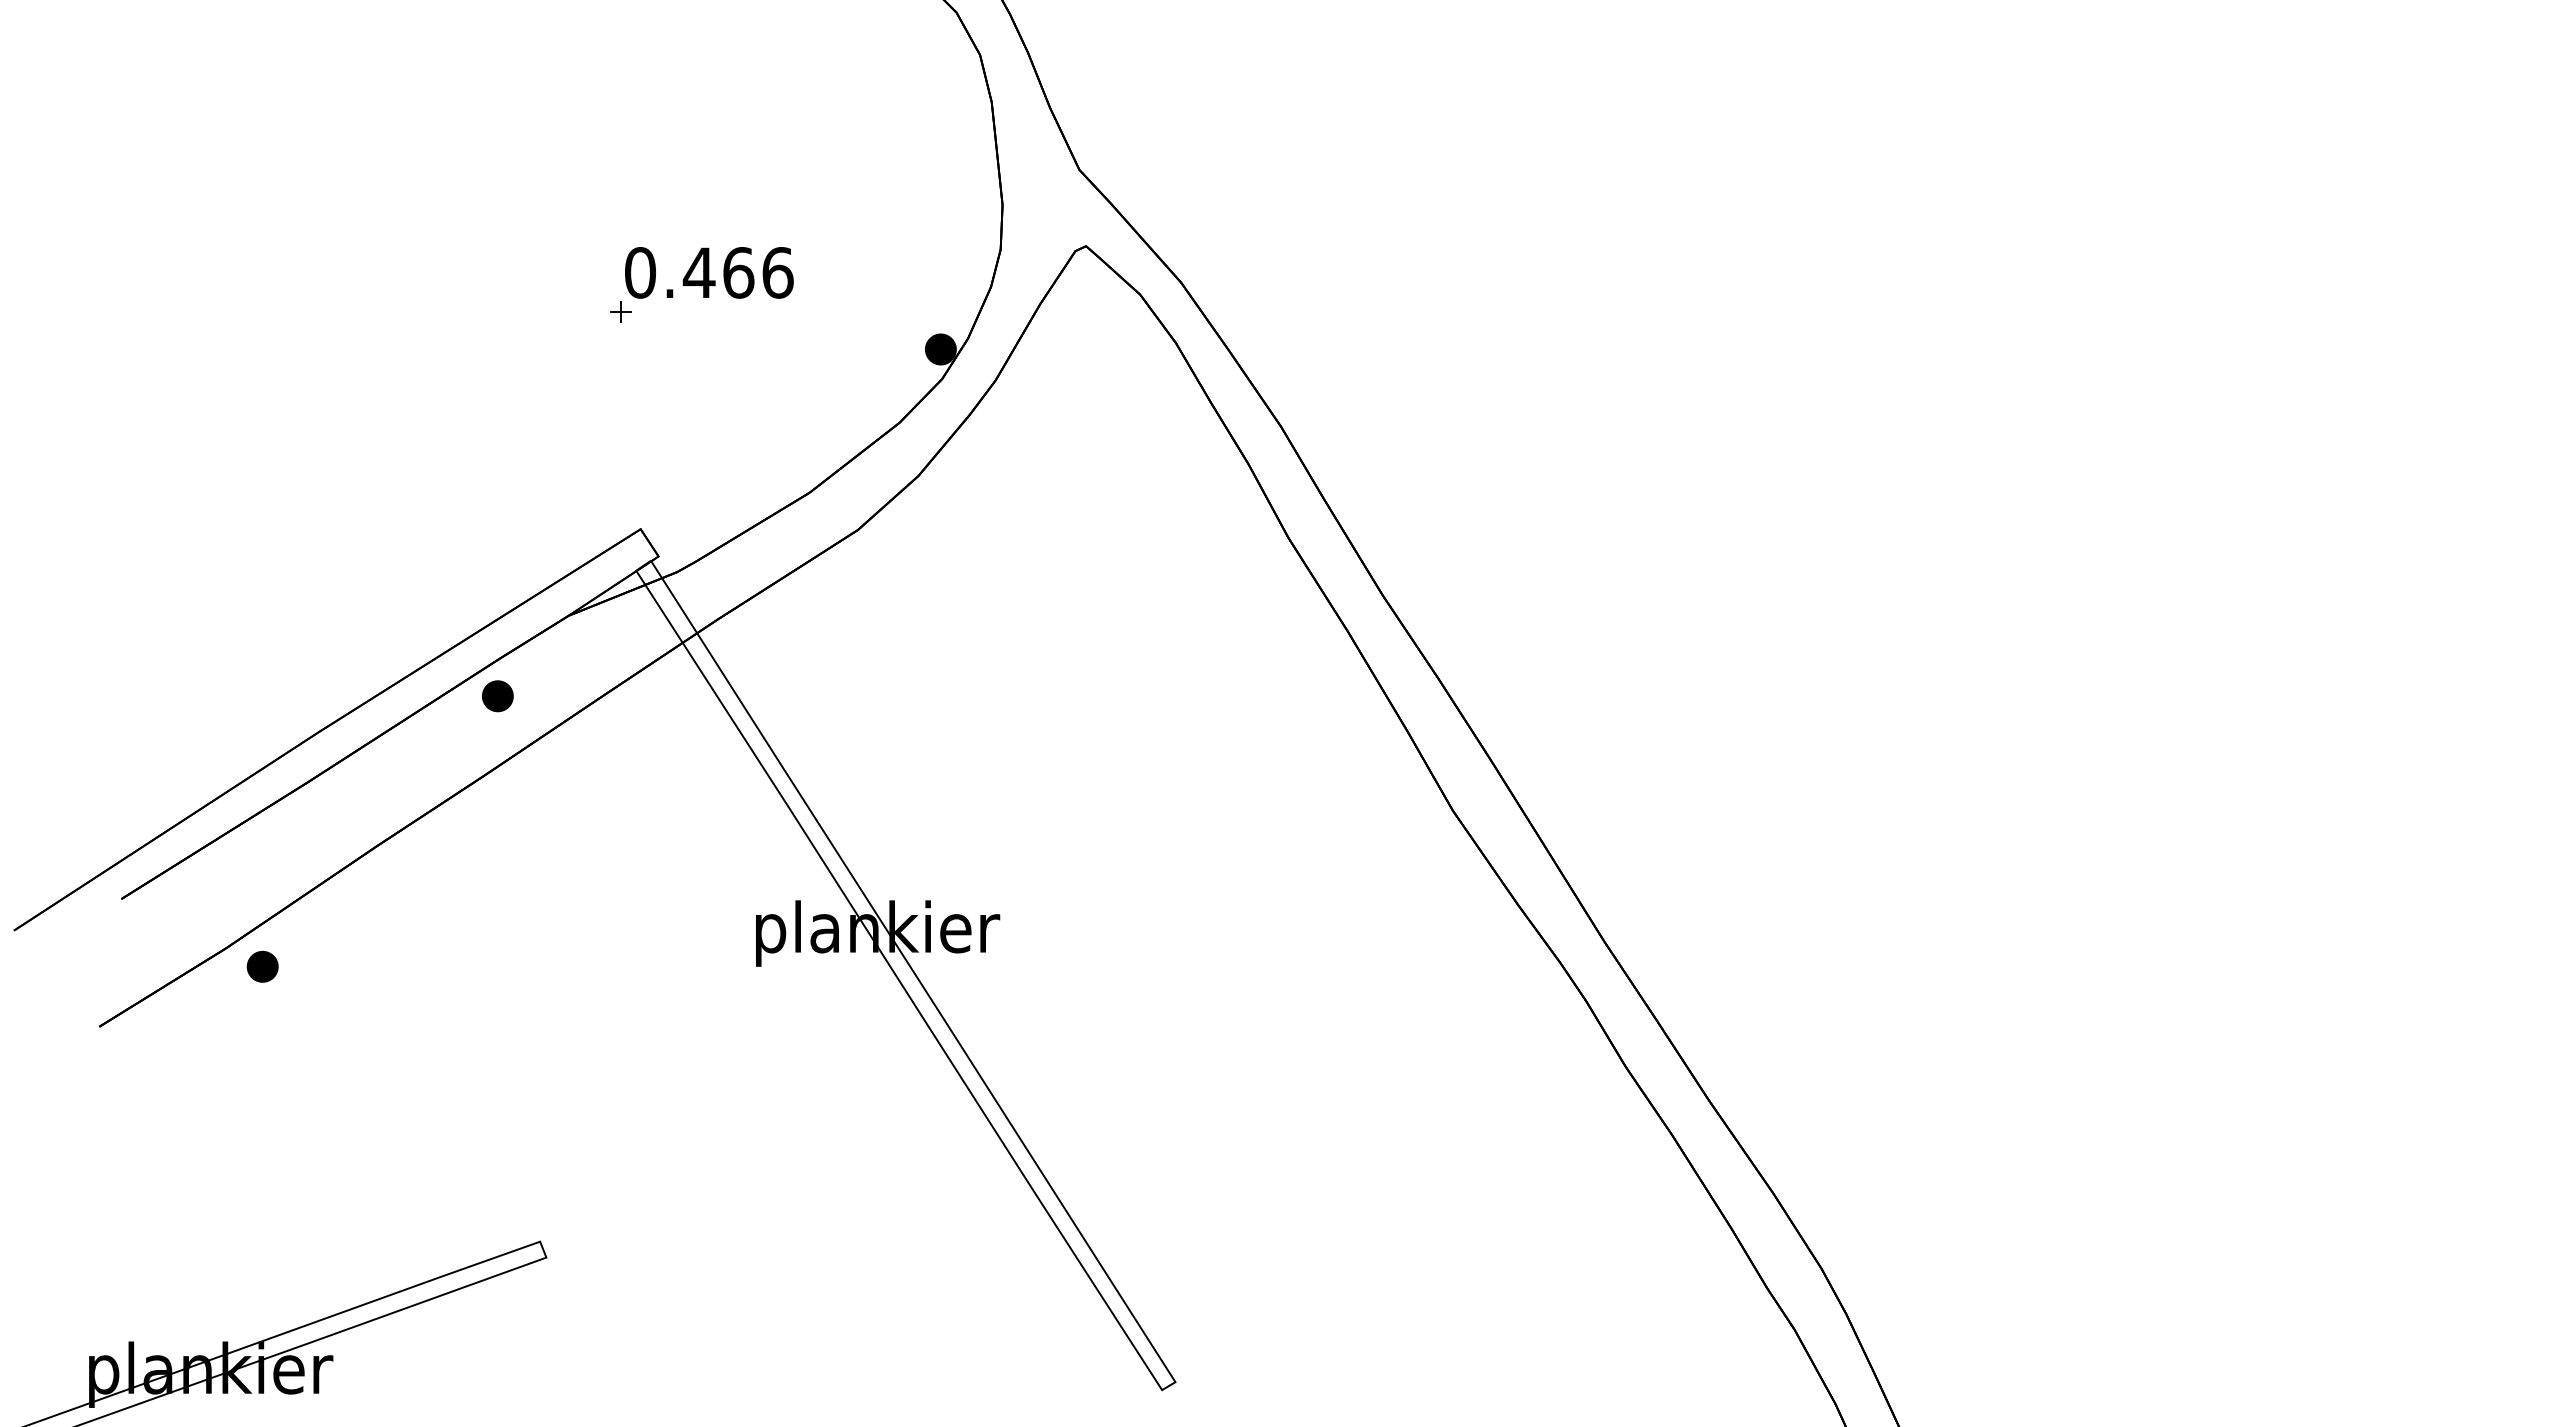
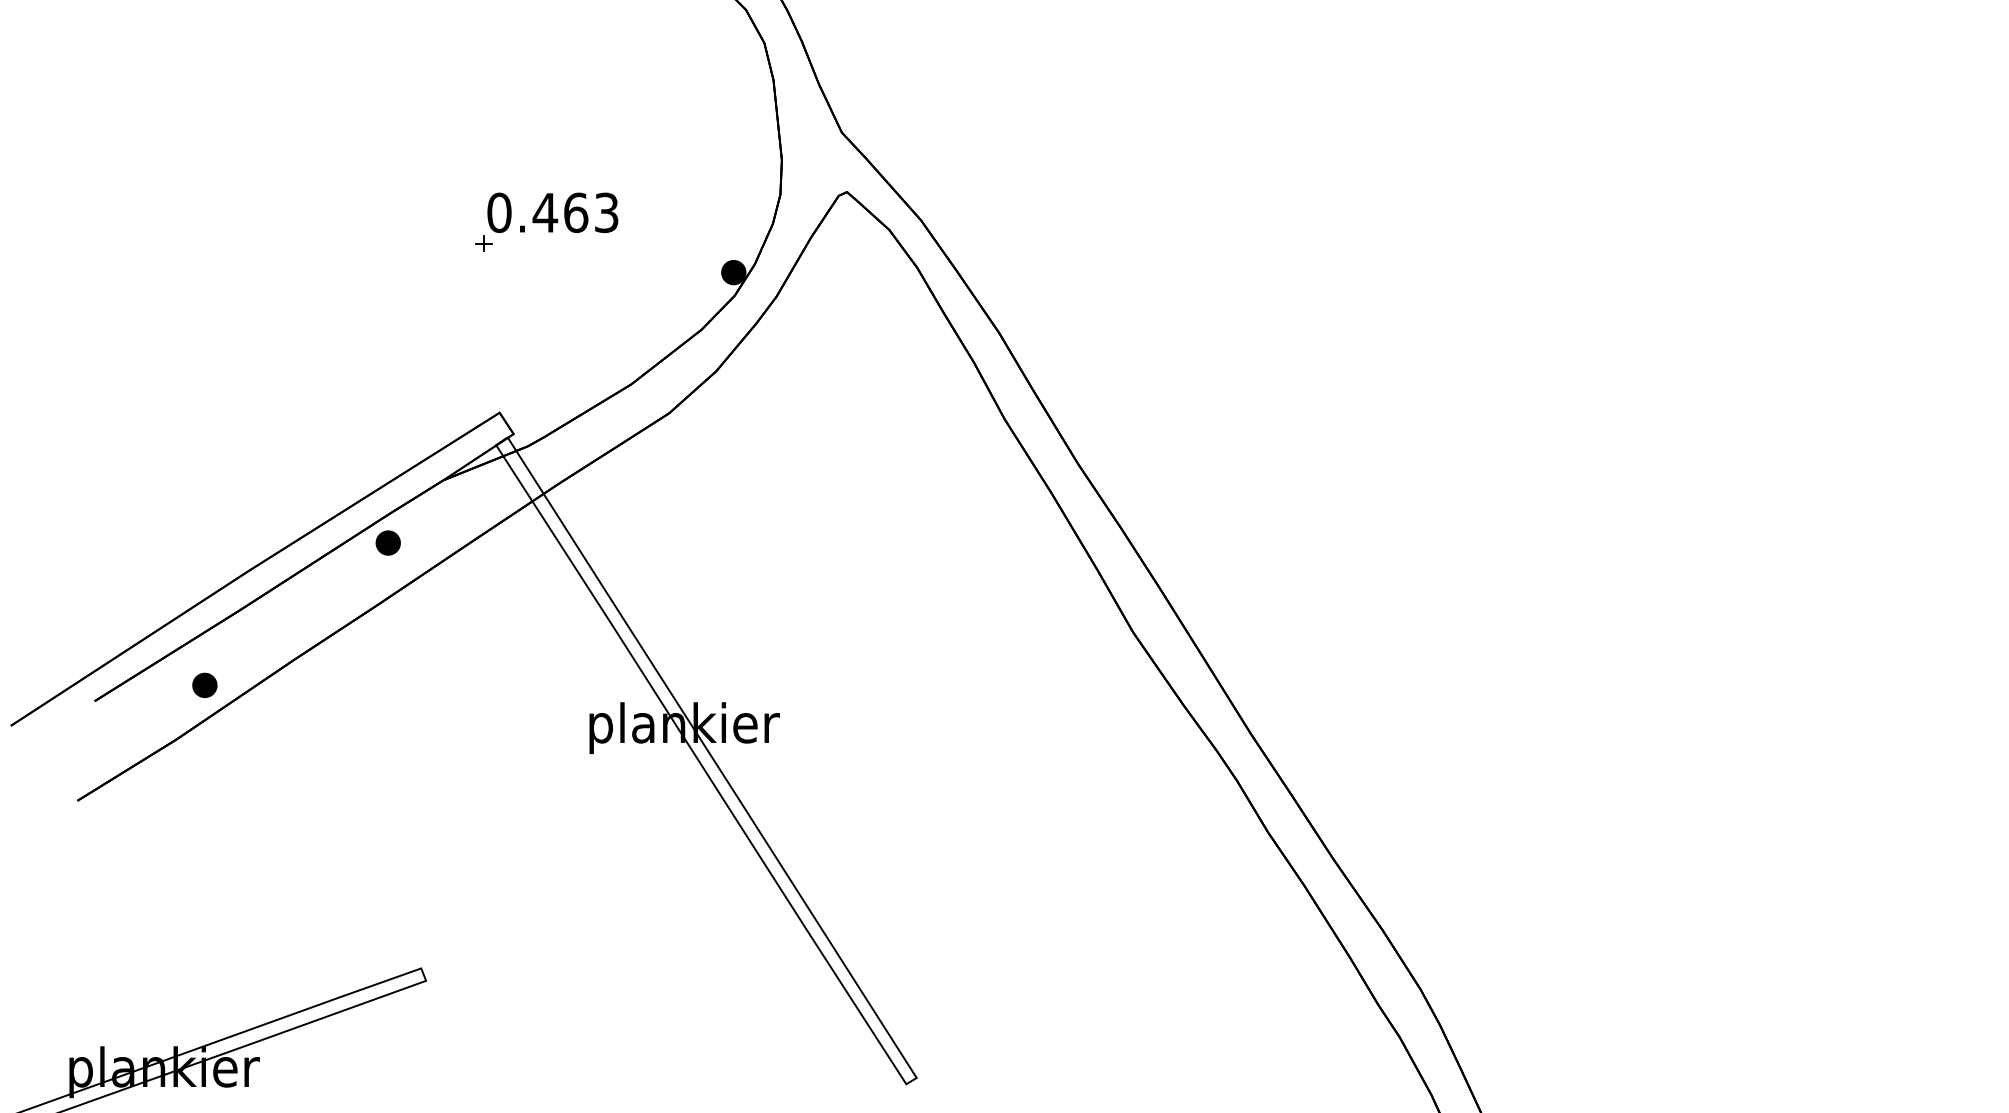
text: (777, 272) -> (606, 212), 0.466 -> 0.463
part: (262, 966) -> (204, 685), moved

